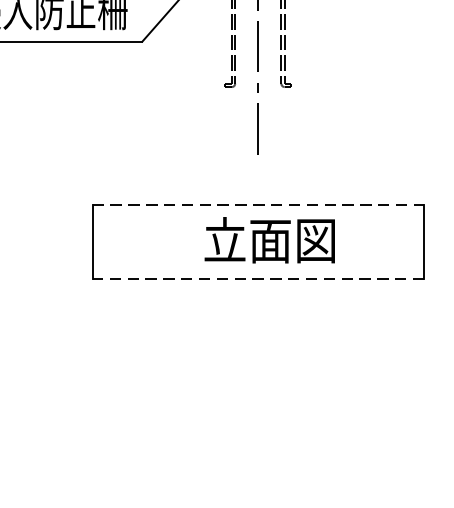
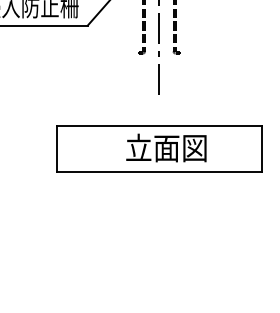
line: (258, 205) -> (159, 126), dashed -> solid
line: (256, 279) -> (158, 172), dashed -> solid

